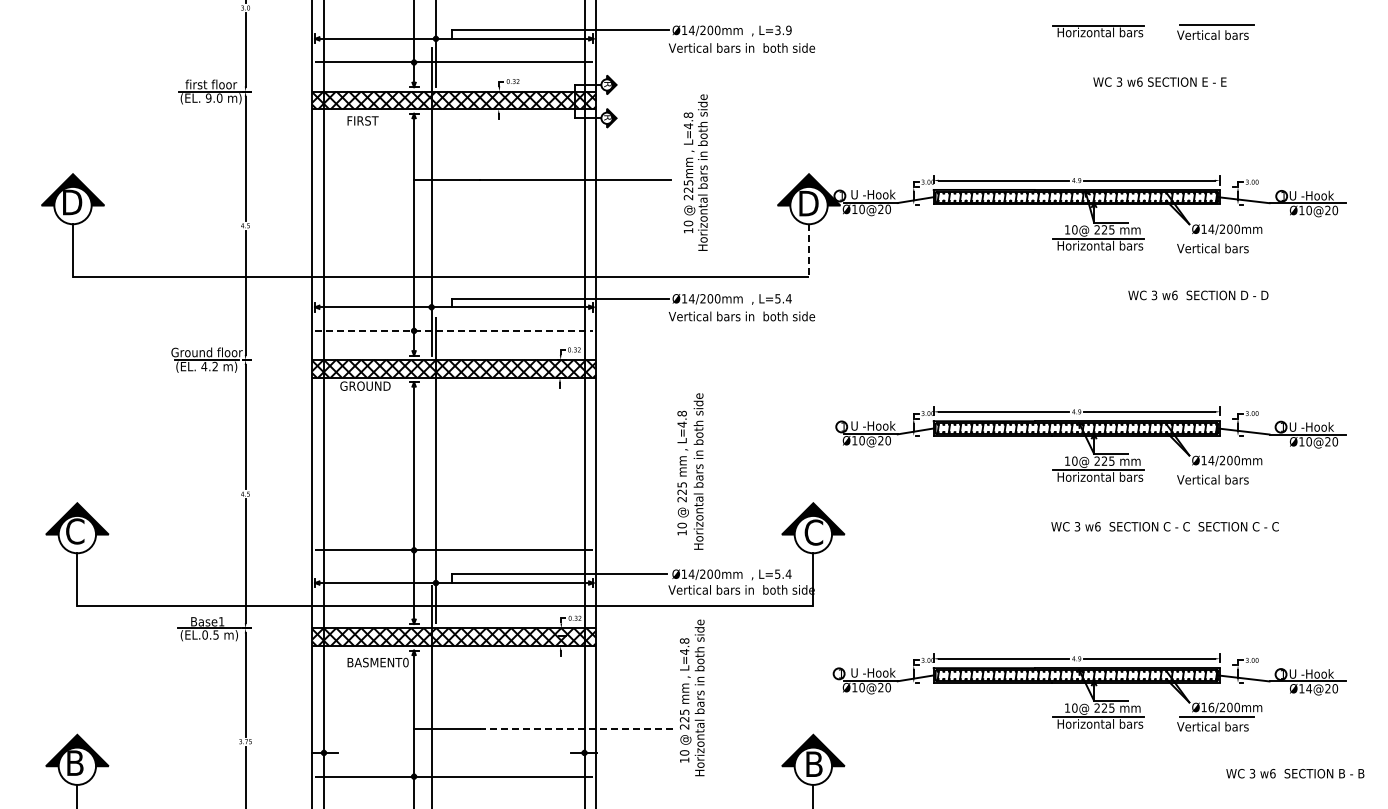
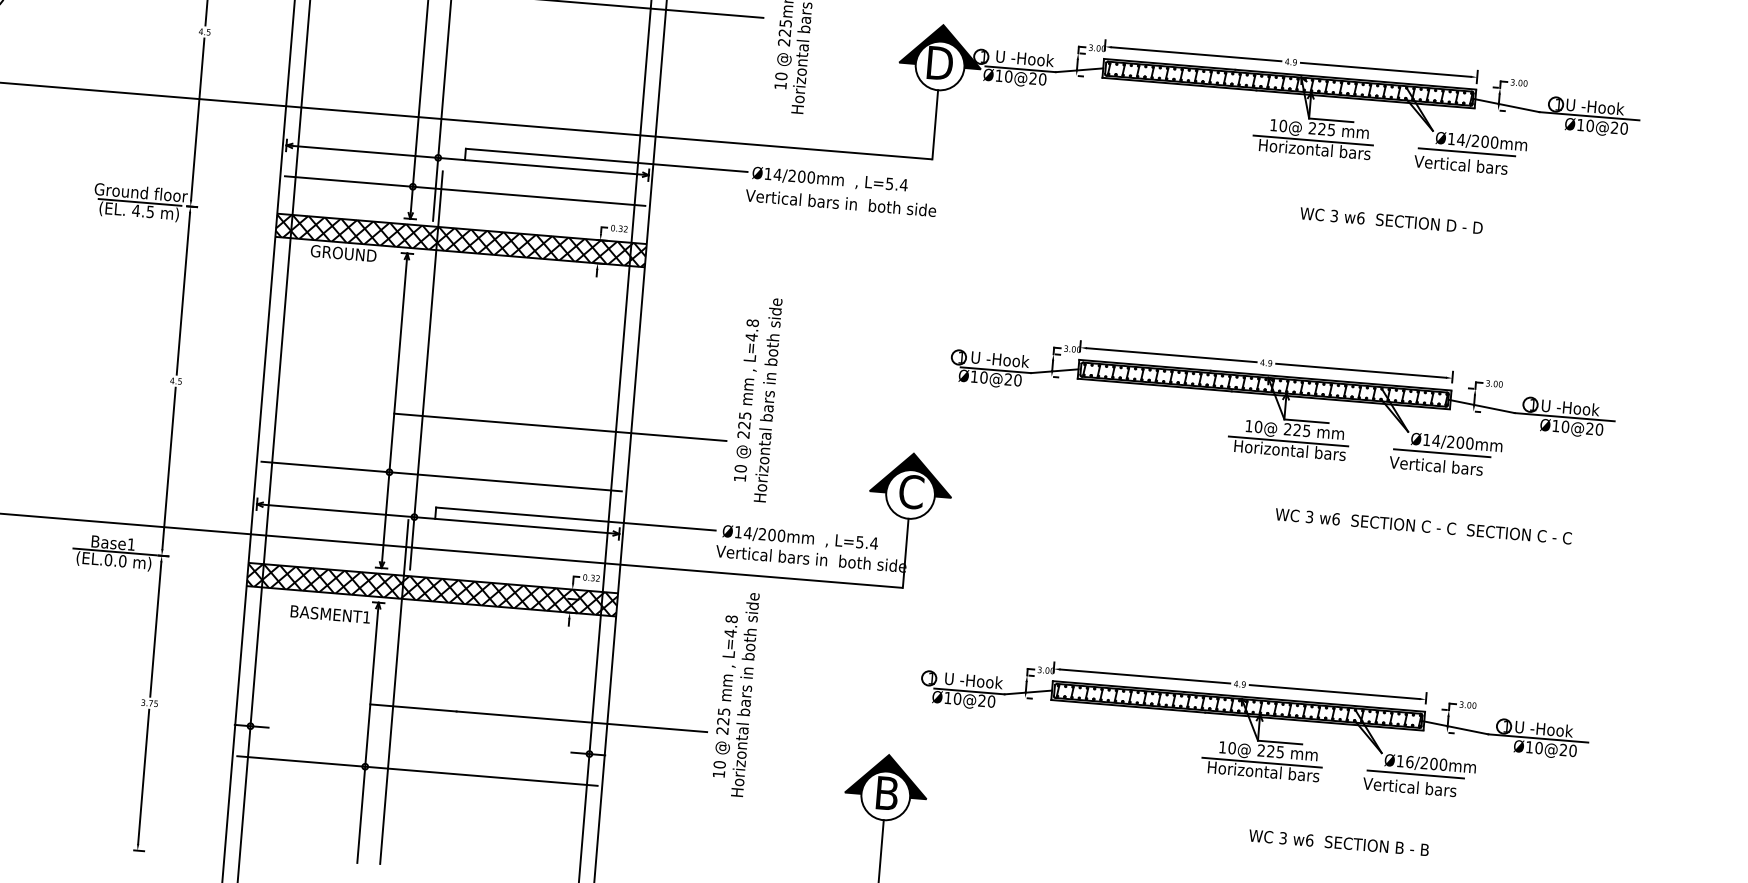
line: (1216, 238) -> (1466, 152), added
line: (809, 250) -> (935, 124), dashed -> solid
text: (1198, 295) -> (1391, 220), moved
line: (454, 330) -> (465, 190), dashed -> solid
text: (214, 366) -> (149, 211), 4.2 -> 4.5
line: (1216, 469) -> (1442, 452), added
line: (541, 505) -> (559, 427), added
text: (1164, 526) -> (1422, 526), moved
text: (215, 634) -> (122, 560), (EL.0.5 -> (EL.0.0
text: (405, 662) -> (366, 617), BASMENT0 -> BASMENT1
text: (1309, 688) -> (1539, 747), Ø14@20 -> Ø10@20
line: (576, 728) -> (581, 721), dashed -> solid
text: (1295, 773) -> (1339, 842), moved

